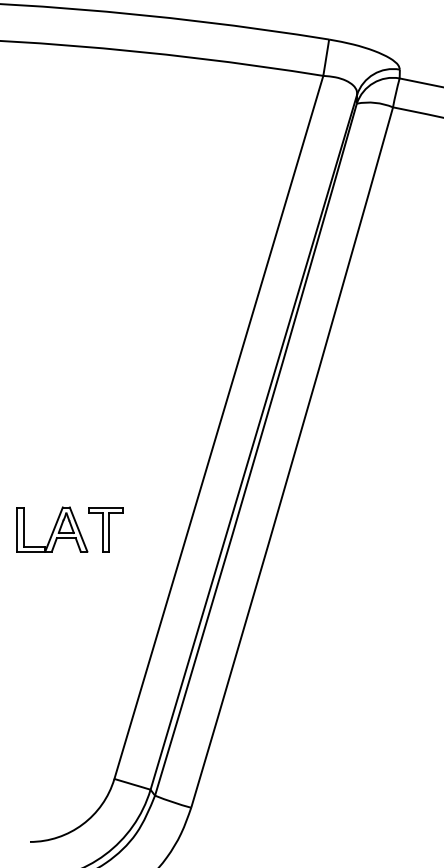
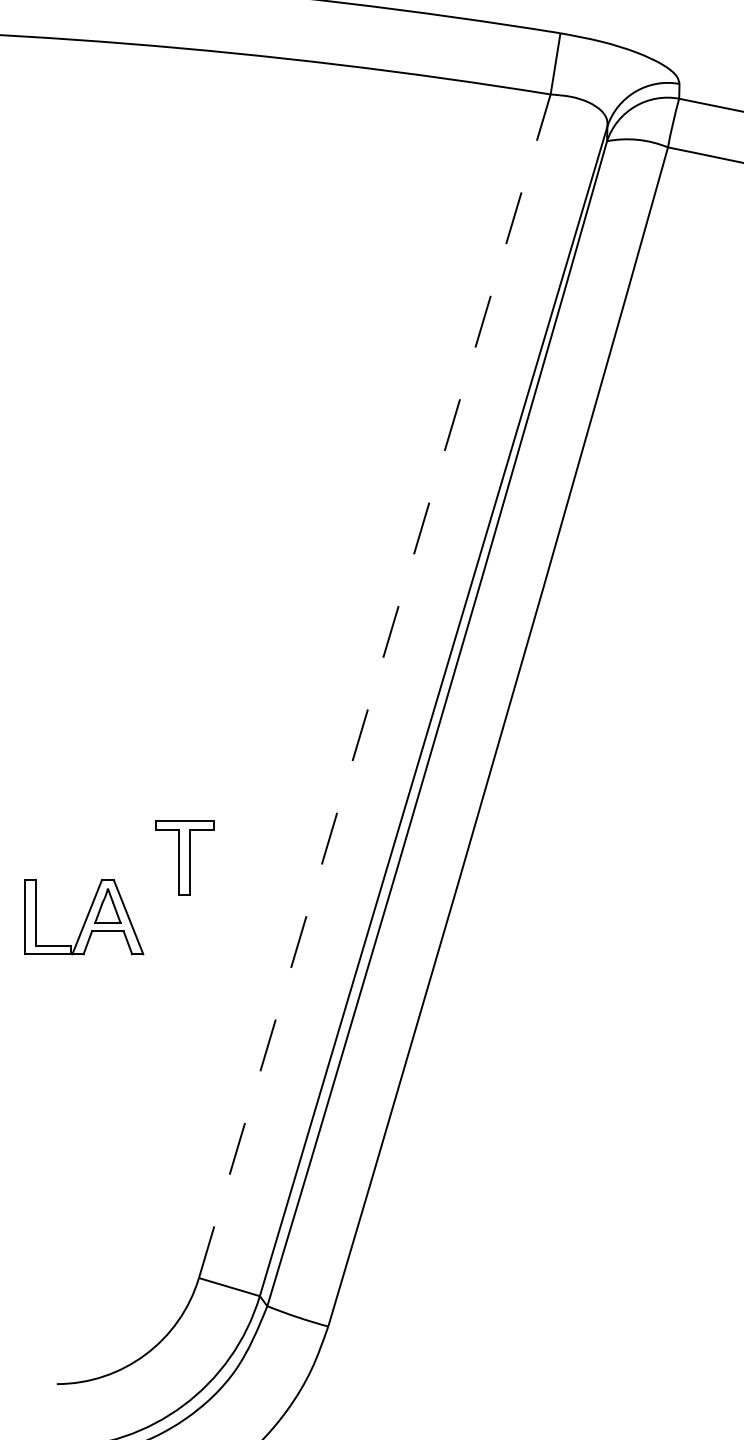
line: (218, 427) -> (374, 686), solid -> dashed
part: (52, 529) -> (84, 917), moved

